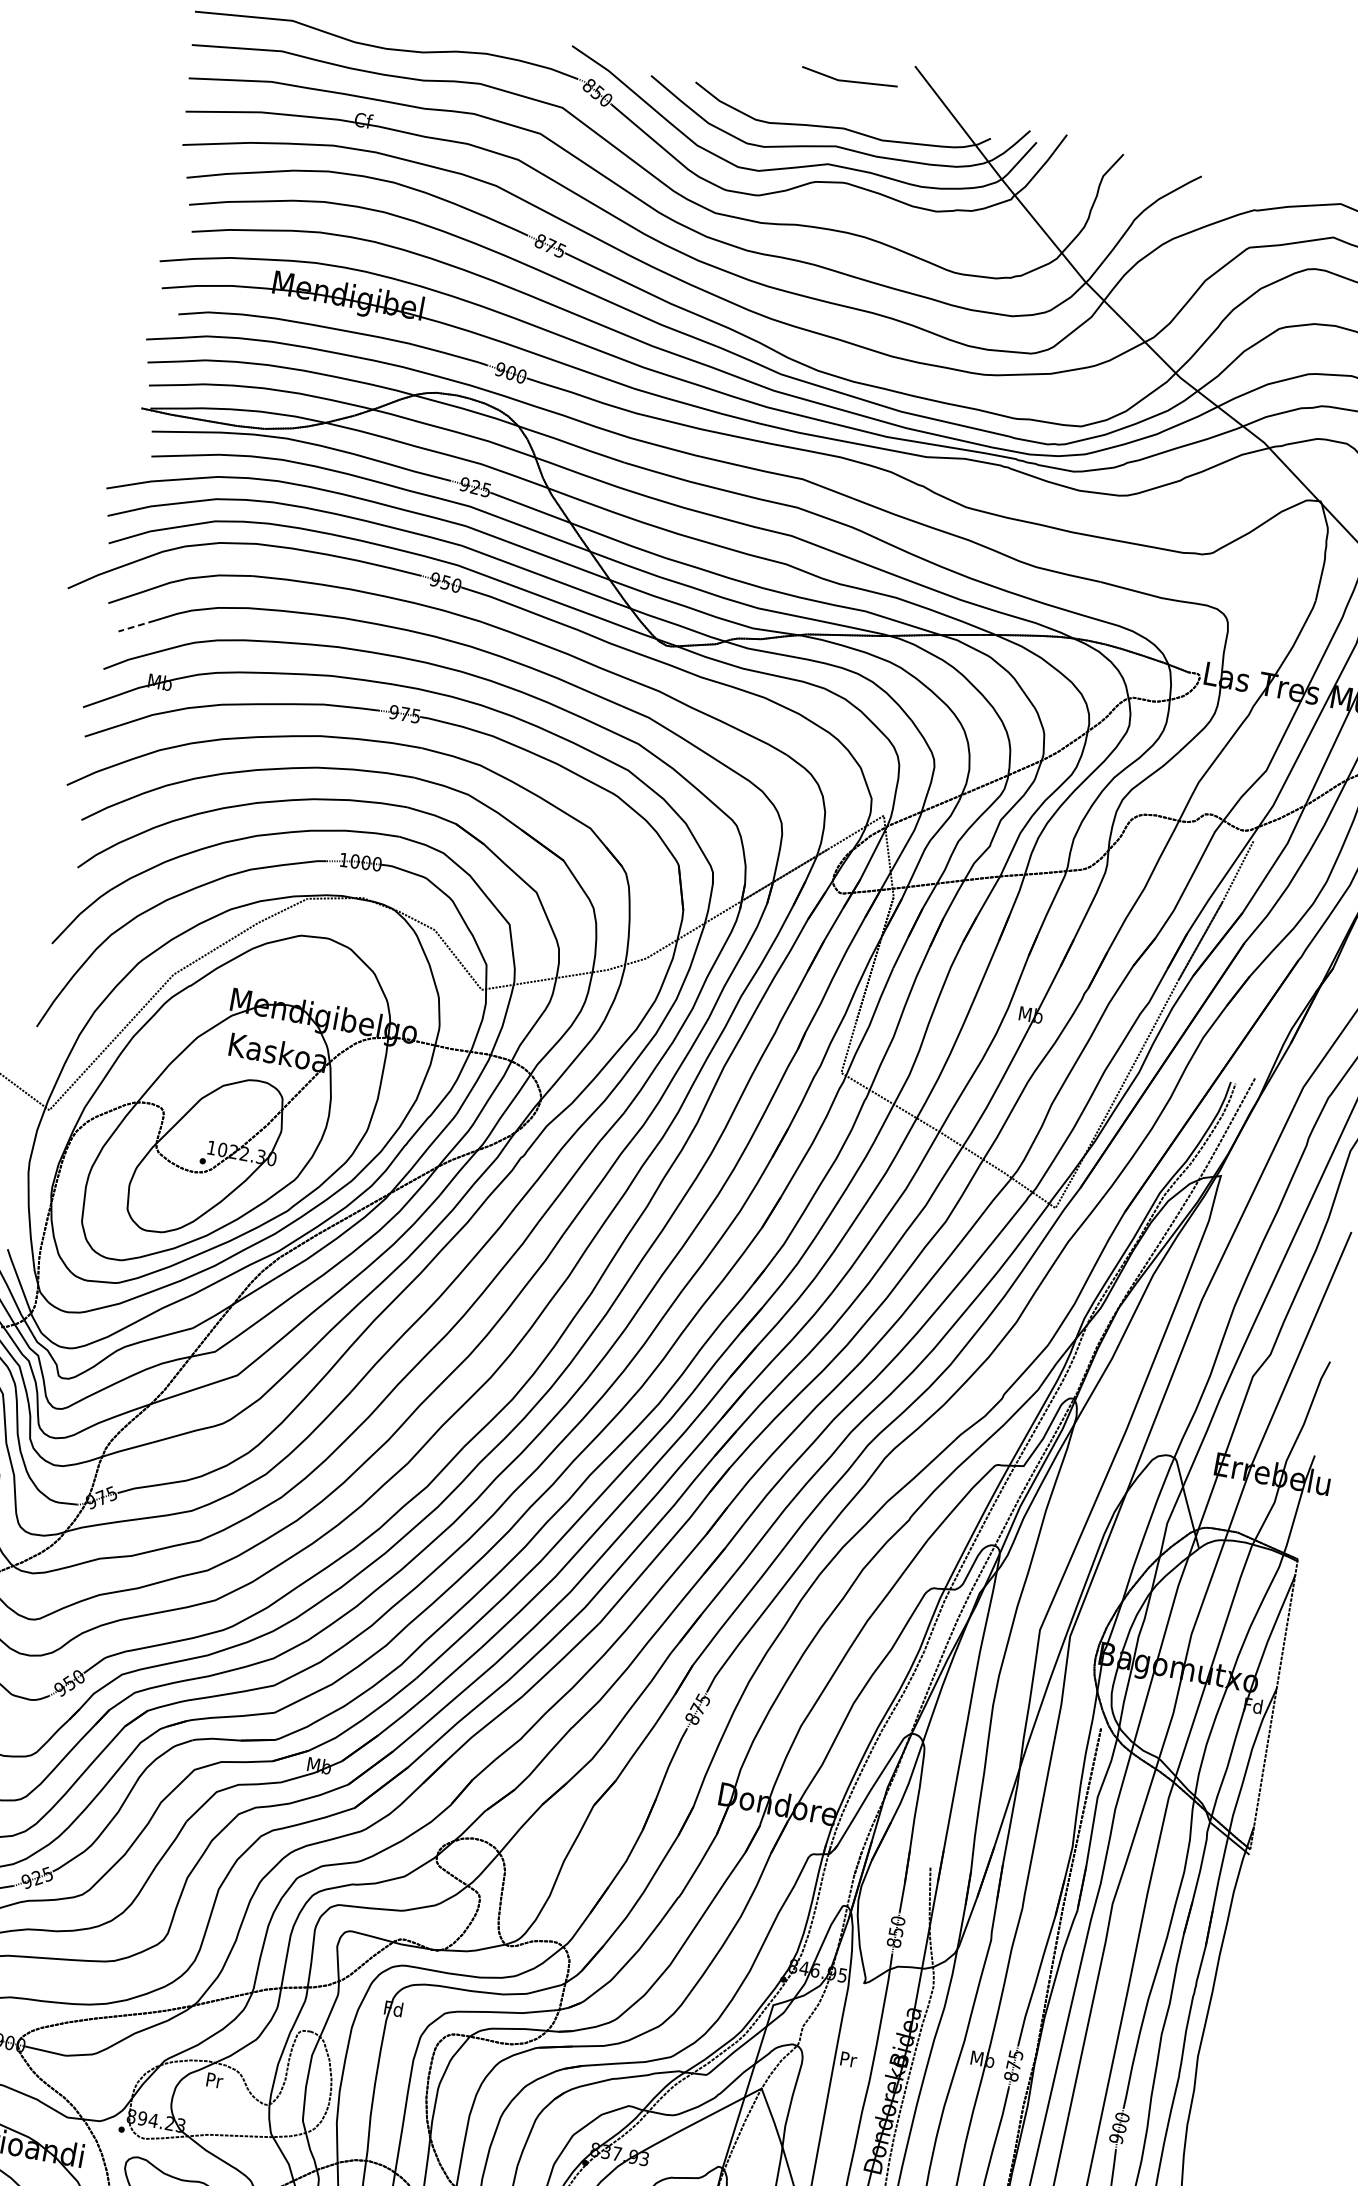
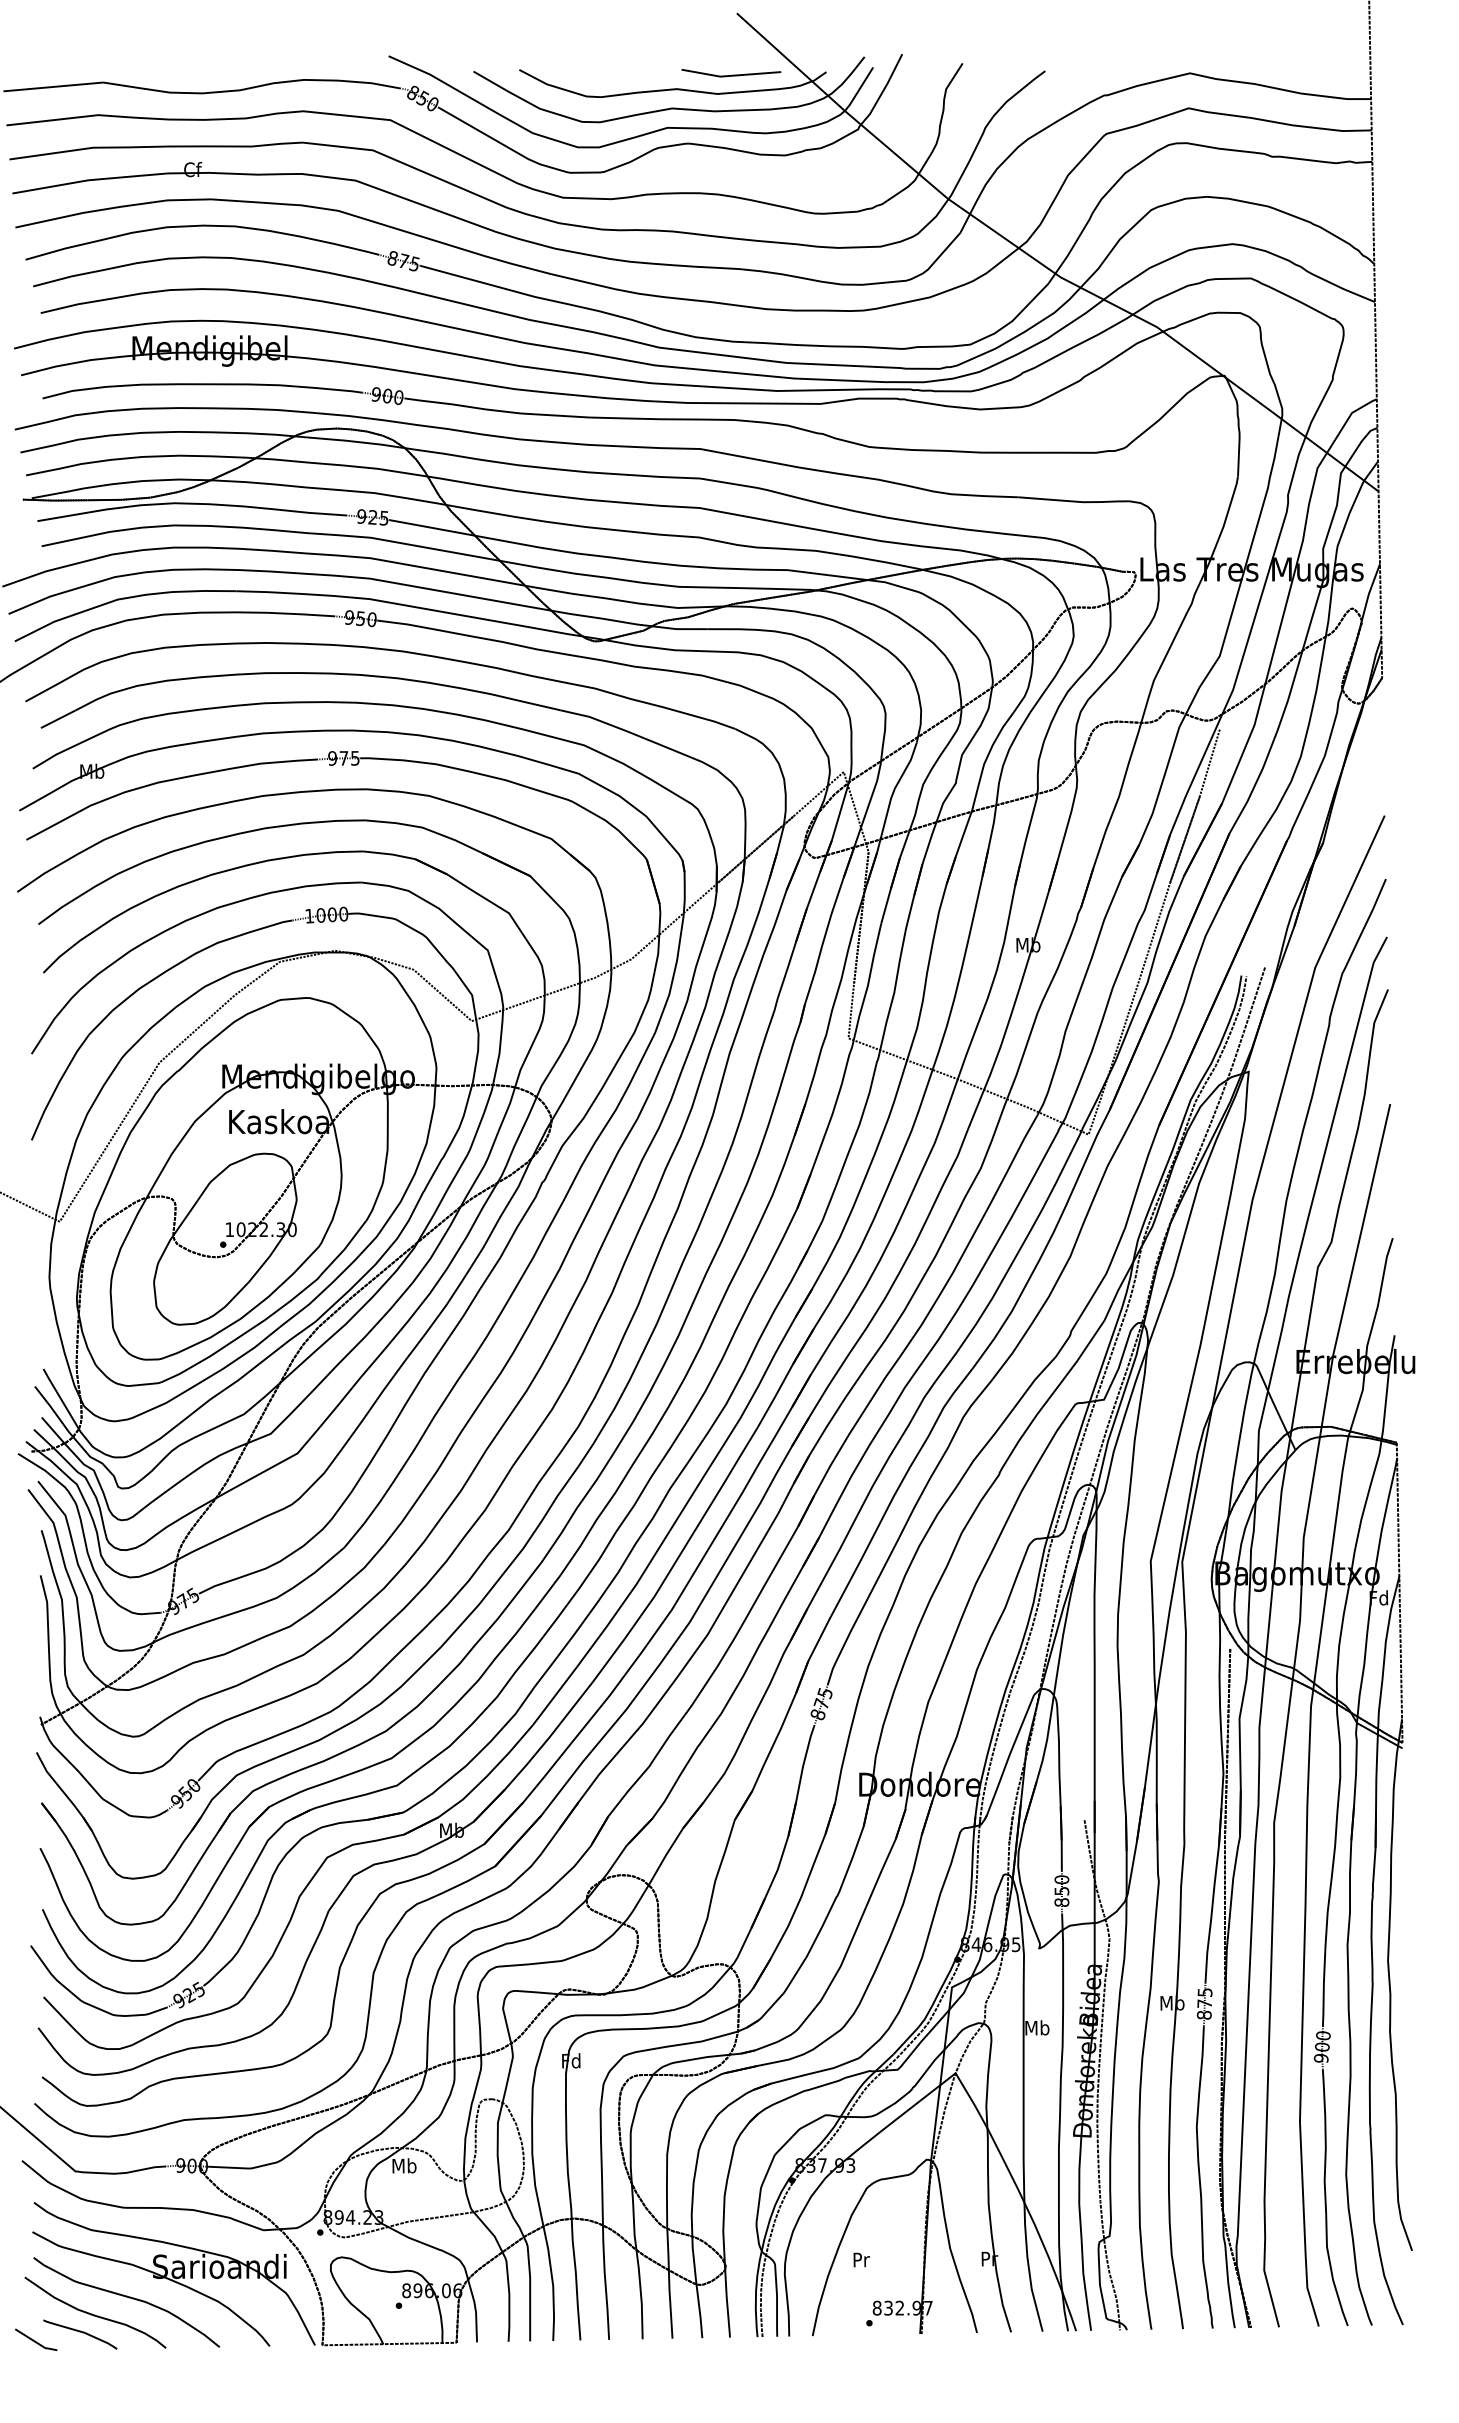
line: (849, 80) -> (731, 74), moved
line: (135, 626) -> (57, 719), dashed -> solid
text: (848, 2058) -> (1037, 2027), Pr -> Mb
text: (214, 2080) -> (404, 2165), Pr -> Mb

